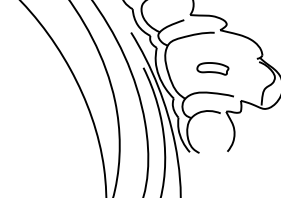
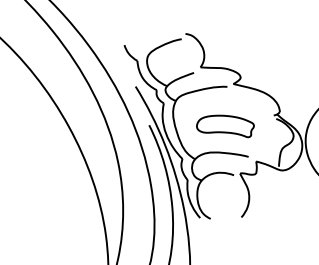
part: (212, 68) -> (225, 126), size x1.67

